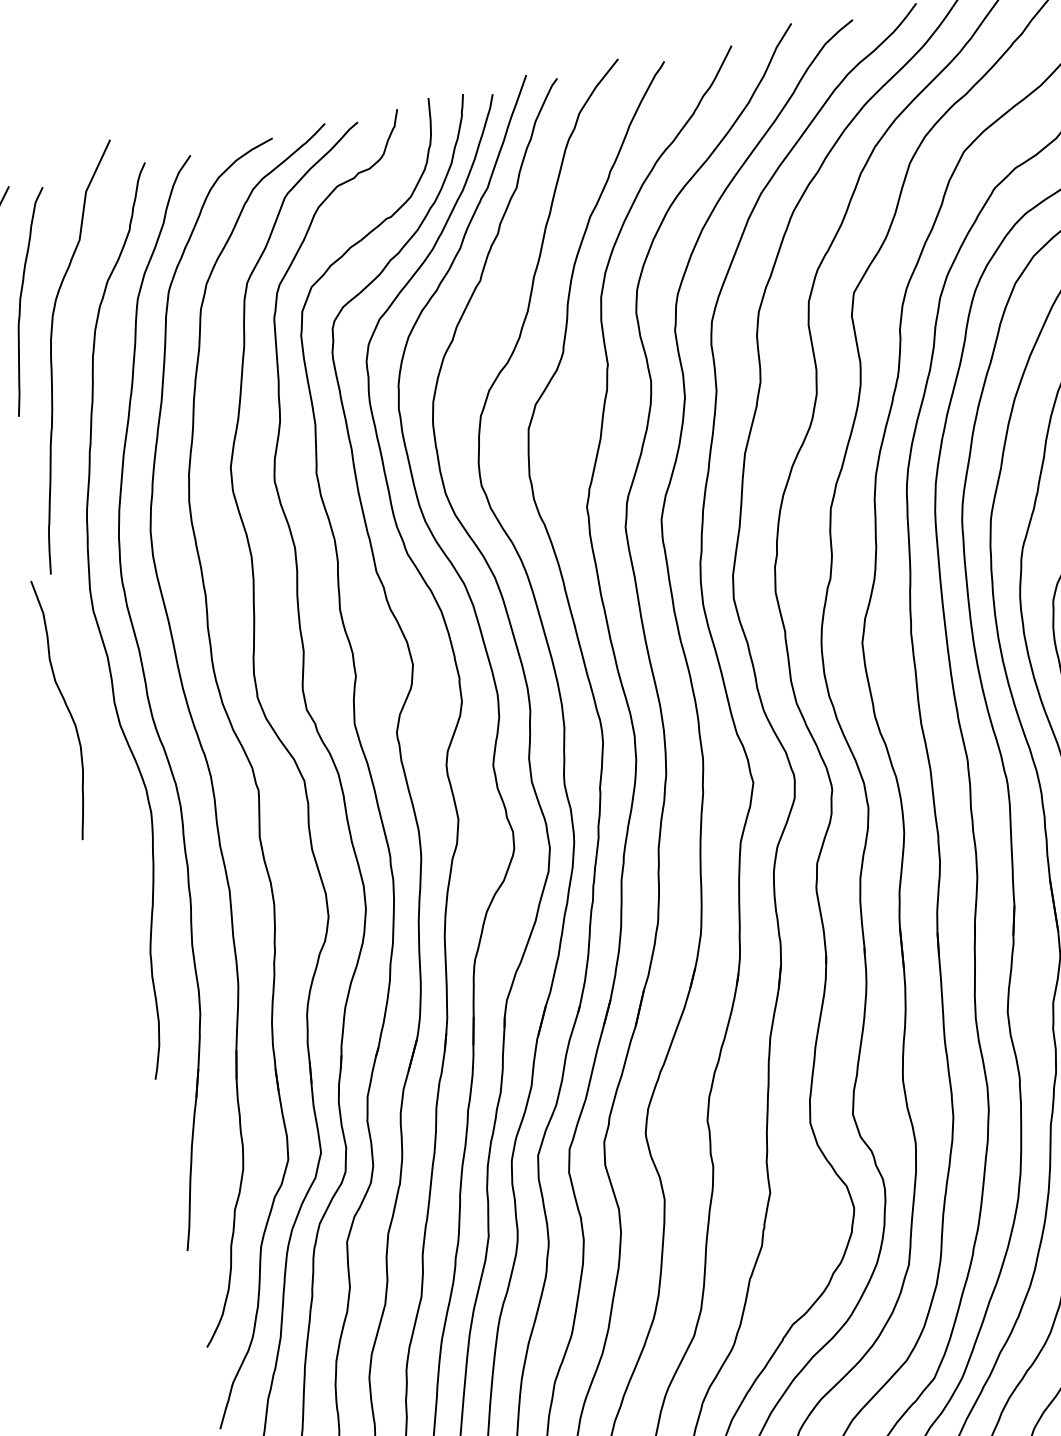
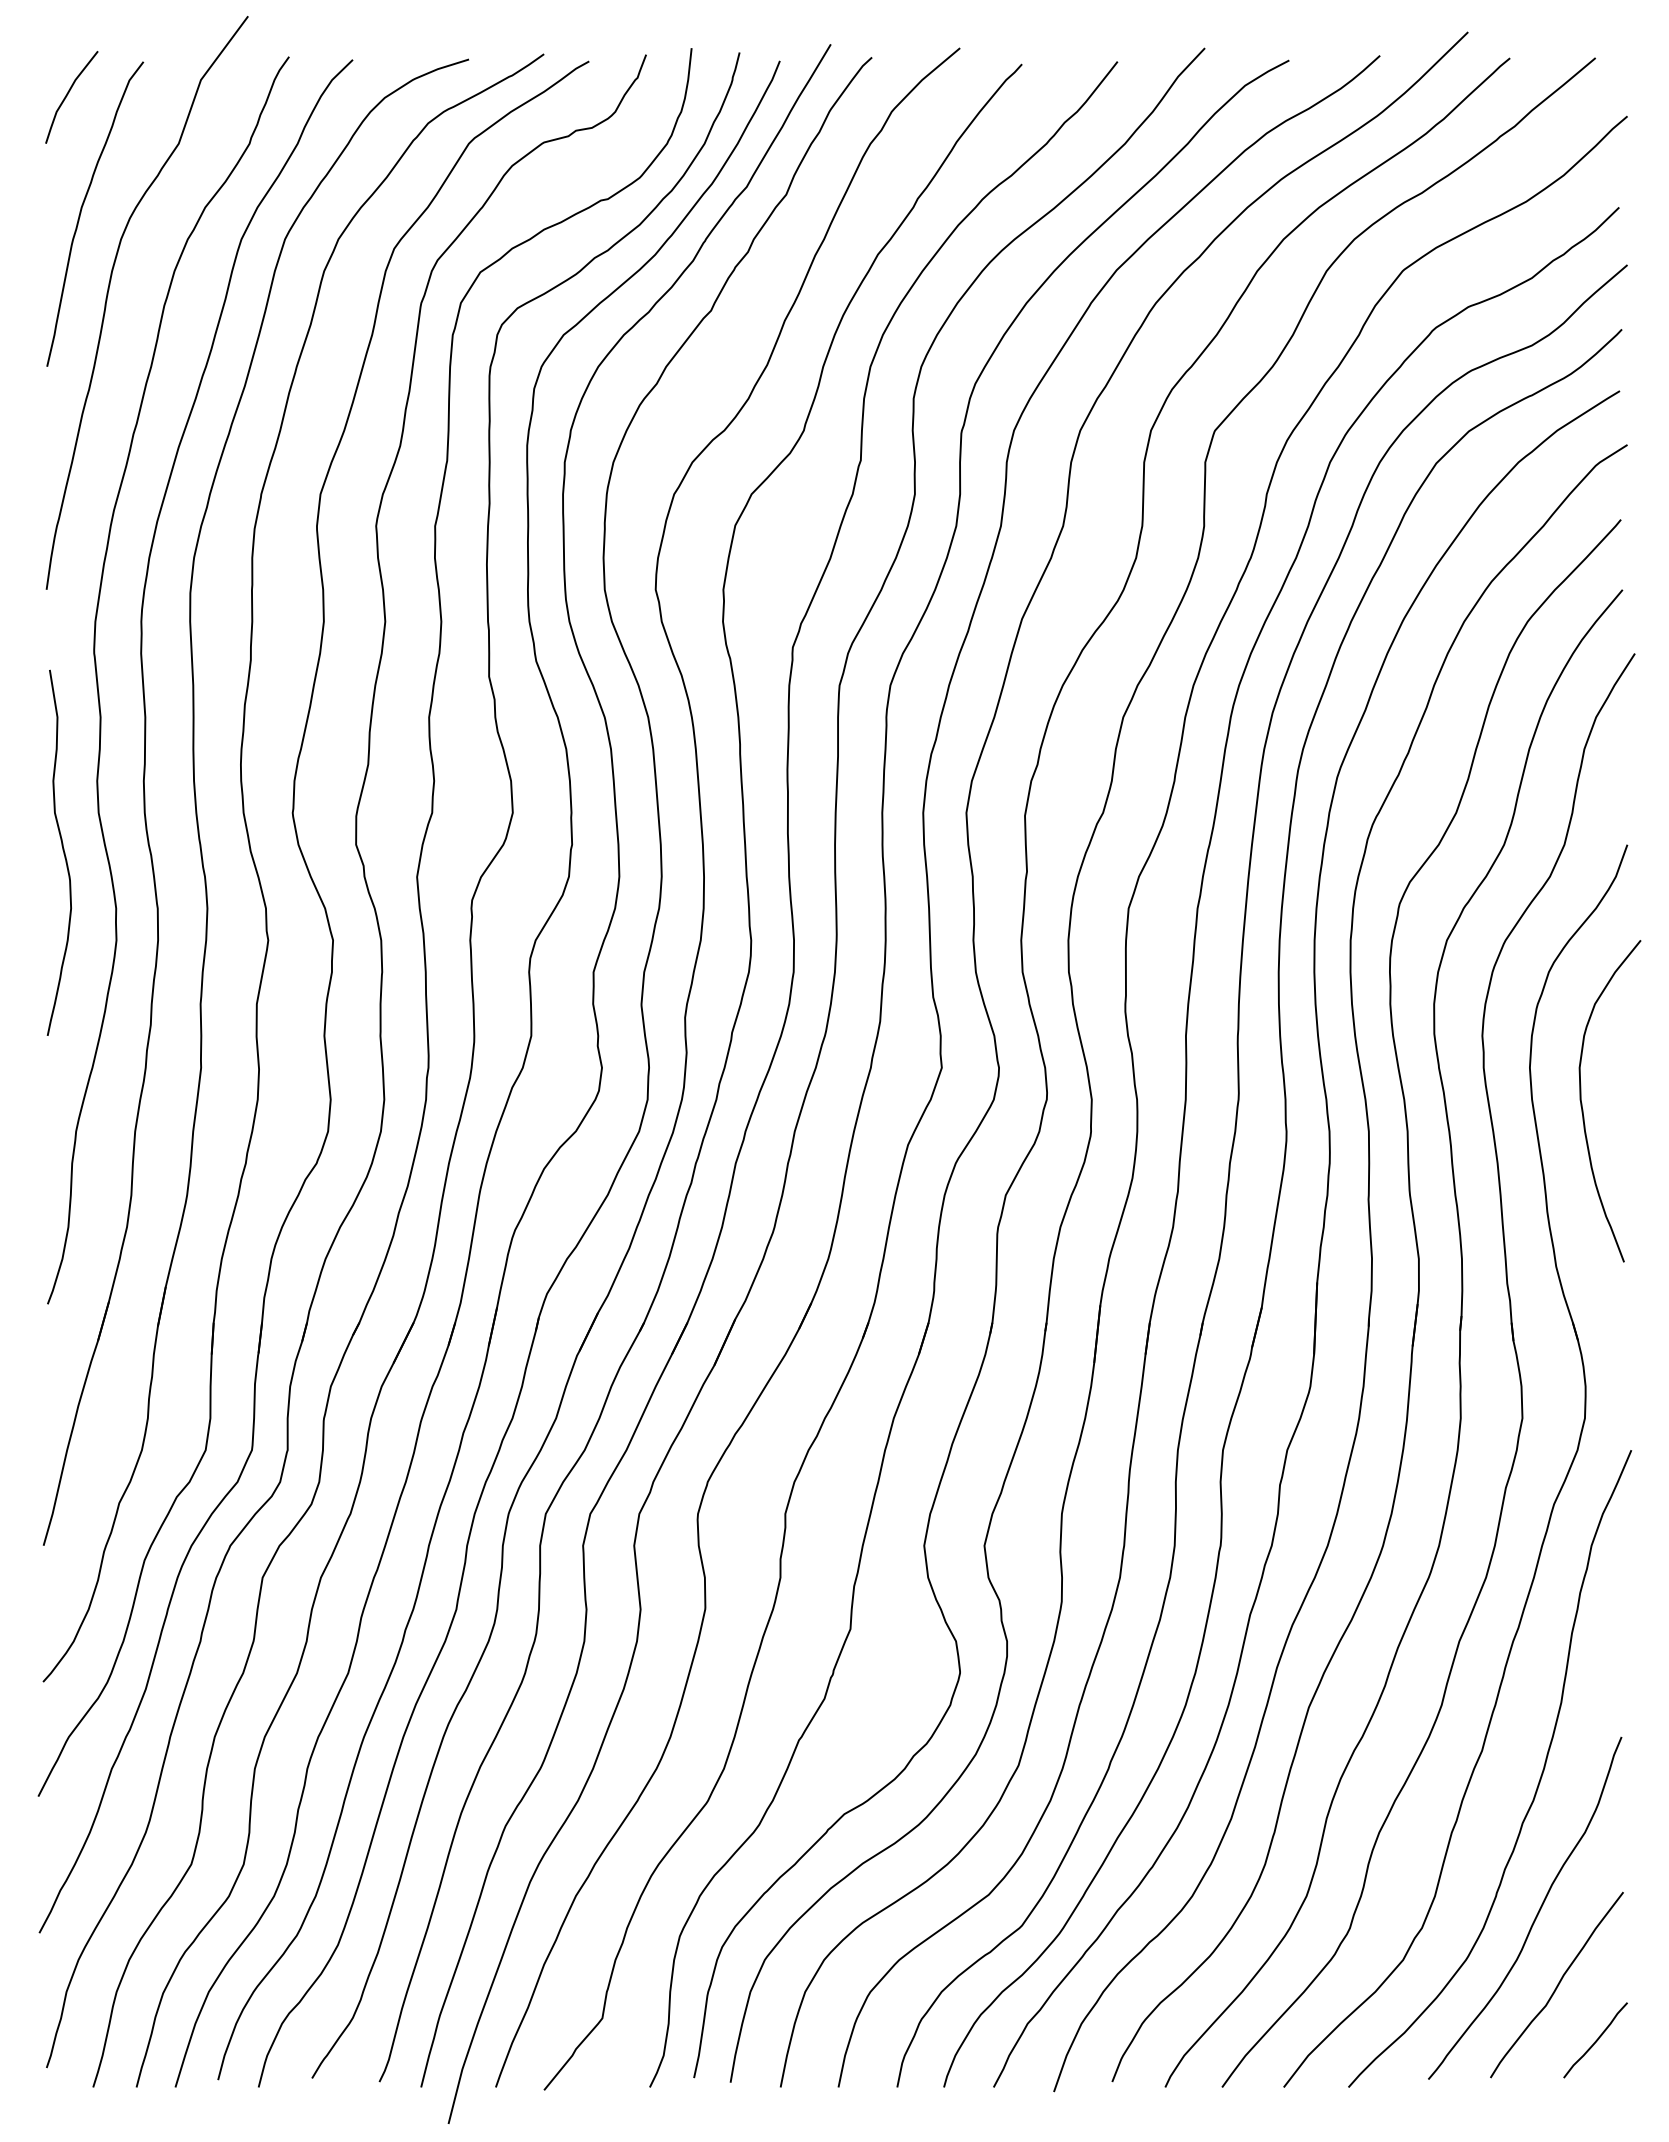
curve: (66, 706) -> (62, 850), moved

